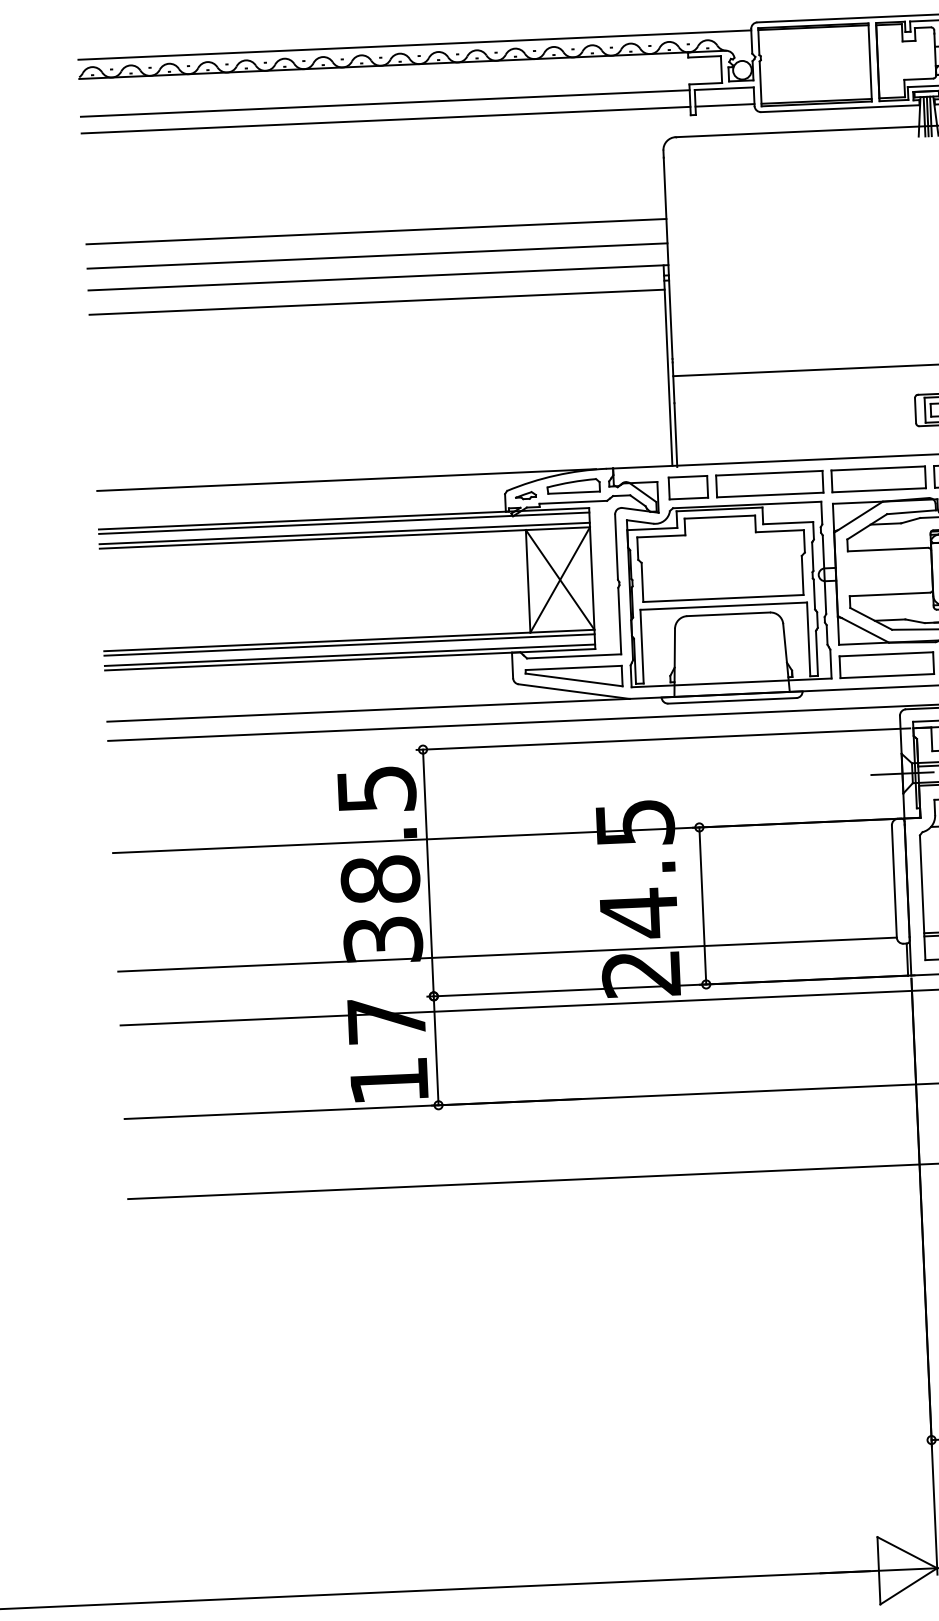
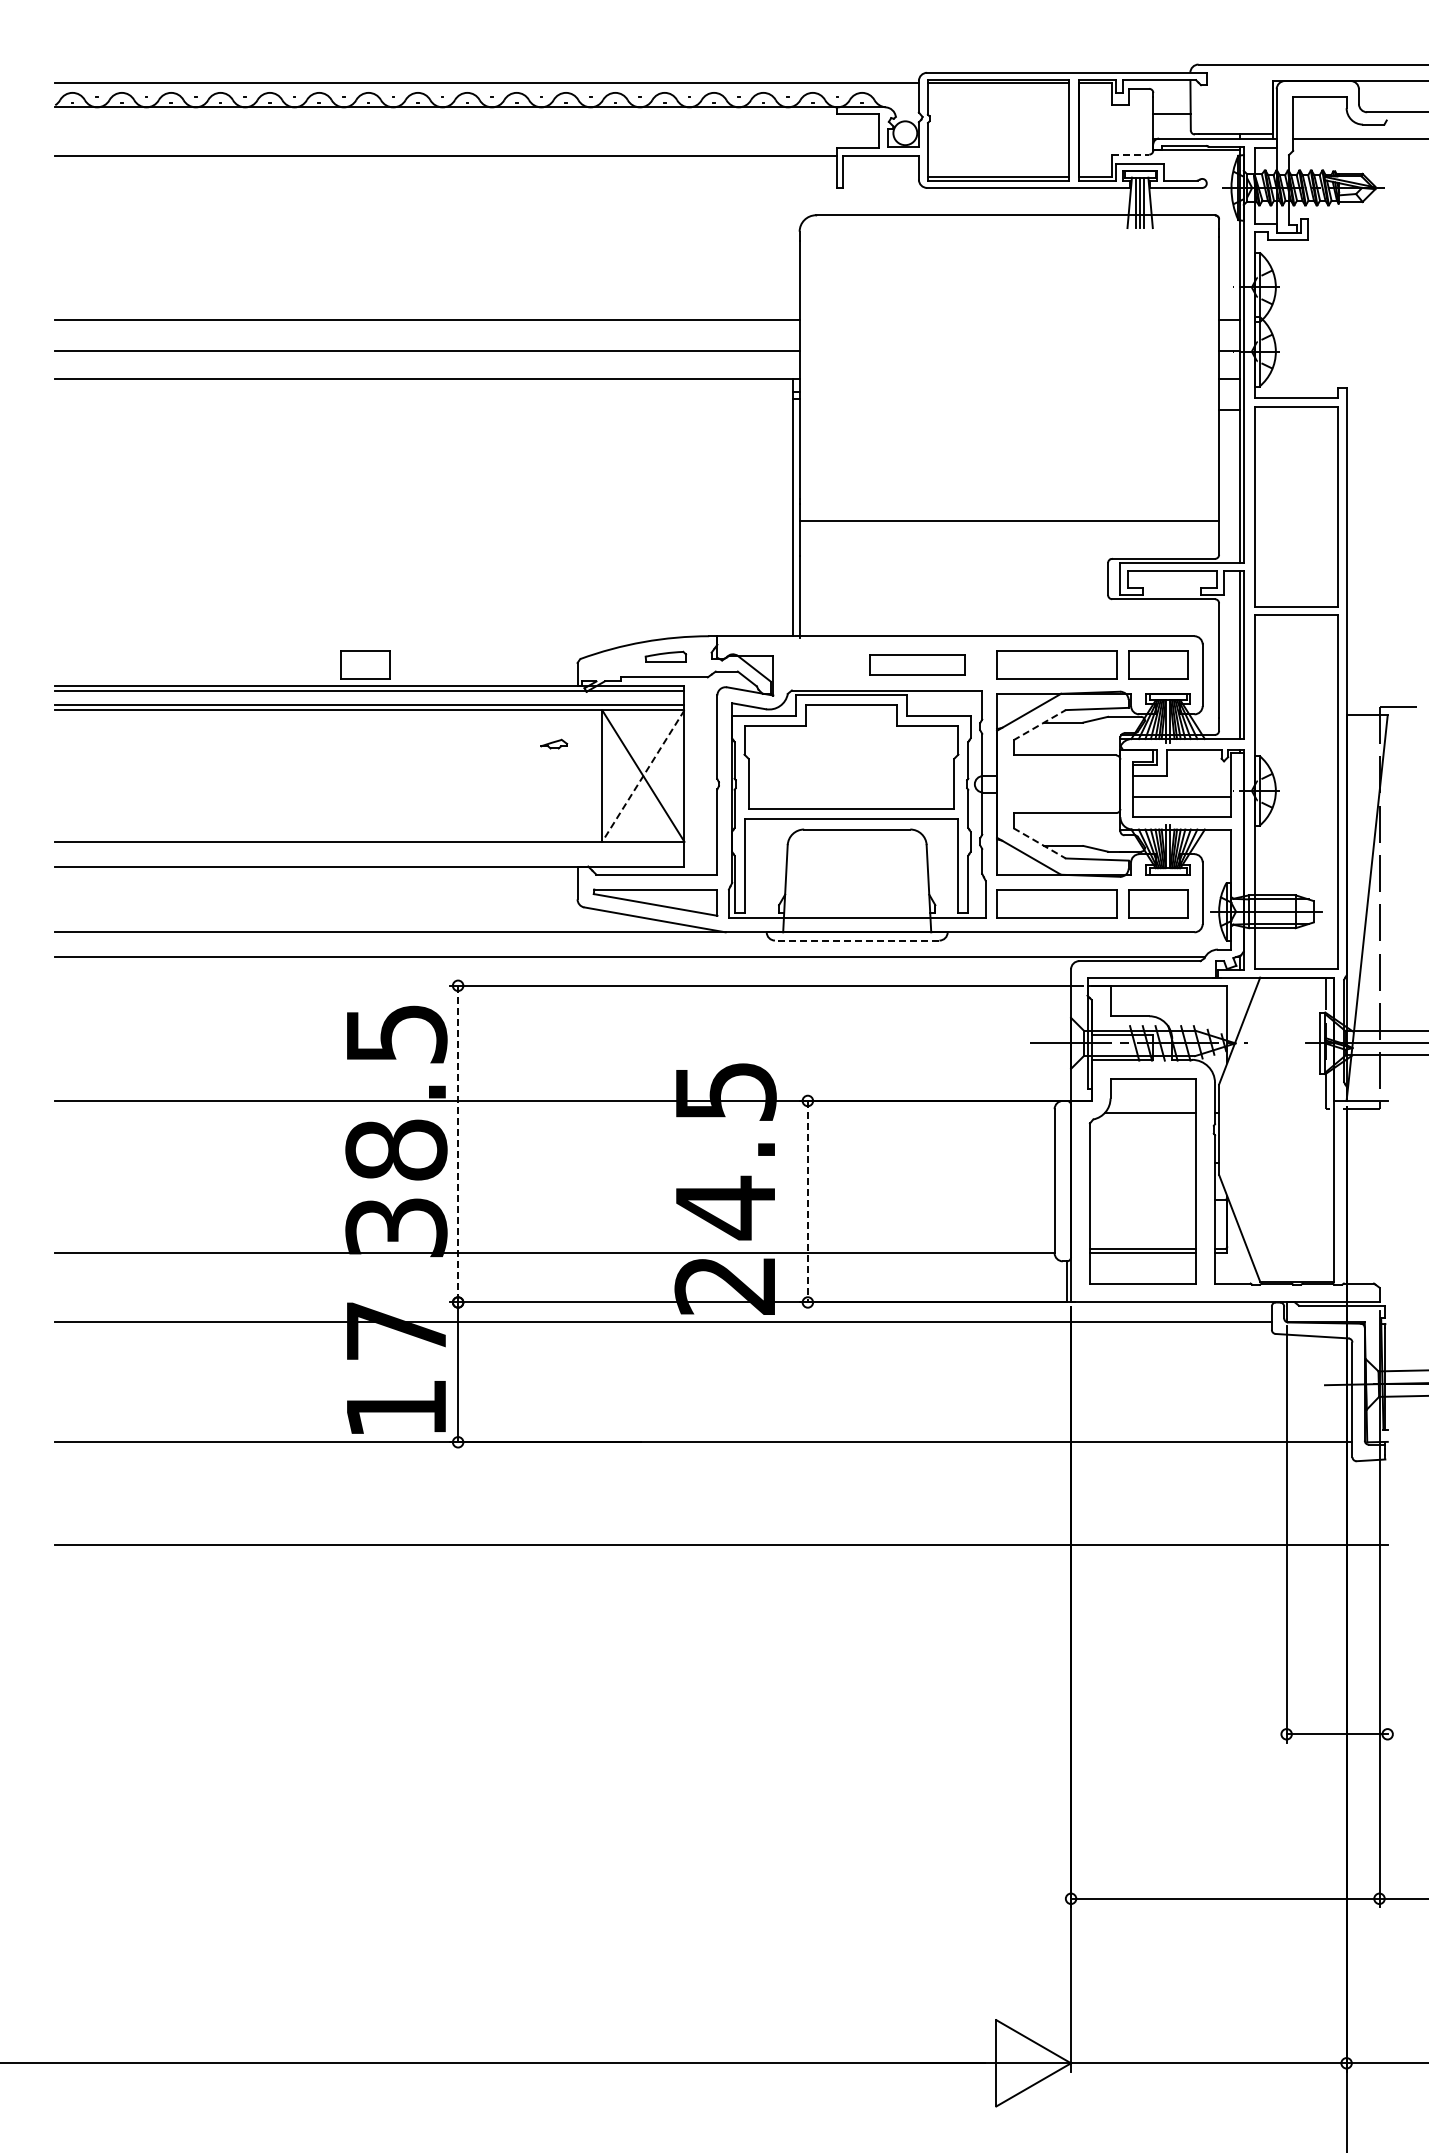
line: (918, 79) -> (1130, 154), solid -> dashed
line: (724, 105) -> (880, 177), removed
line: (385, 120) -> (445, 177), removed
line: (377, 302) -> (424, 410), removed
line: (346, 480) -> (375, 636), removed
part: (769, 483) -> (917, 664), size x0.7
part: (573, 486) -> (665, 656), size x0.6
part: (688, 487) -> (365, 664), moved
part: (526, 495) -> (554, 743), moved
line: (867, 526) -> (1040, 724), solid -> dashed
line: (560, 580) -> (643, 776), solid -> dashed
line: (871, 618) -> (1040, 843), solid -> dashed
line: (349, 644) -> (369, 847), removed
line: (349, 655) -> (369, 860), removed
line: (731, 700) -> (856, 940), solid -> dashed
line: (428, 873) -> (458, 1144), solid -> dashed
line: (702, 905) -> (807, 1201), solid -> dashed

